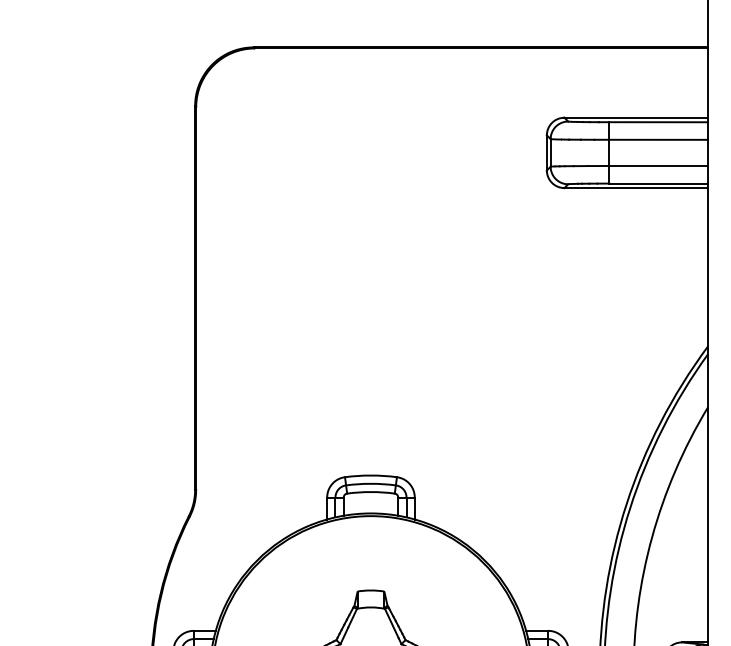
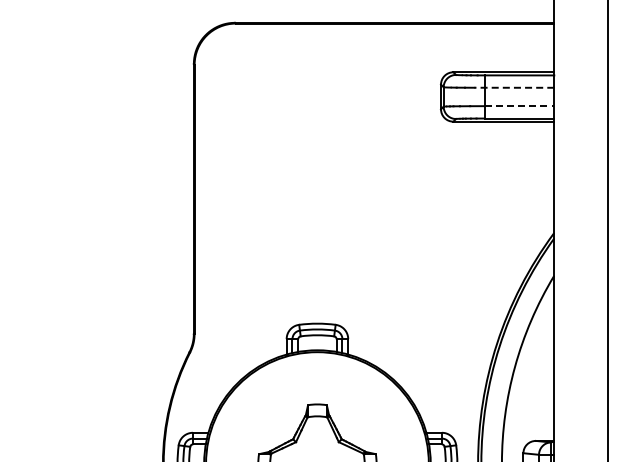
line: (651, 139) -> (514, 87), solid -> dashed
line: (658, 166) -> (519, 106), solid -> dashed

